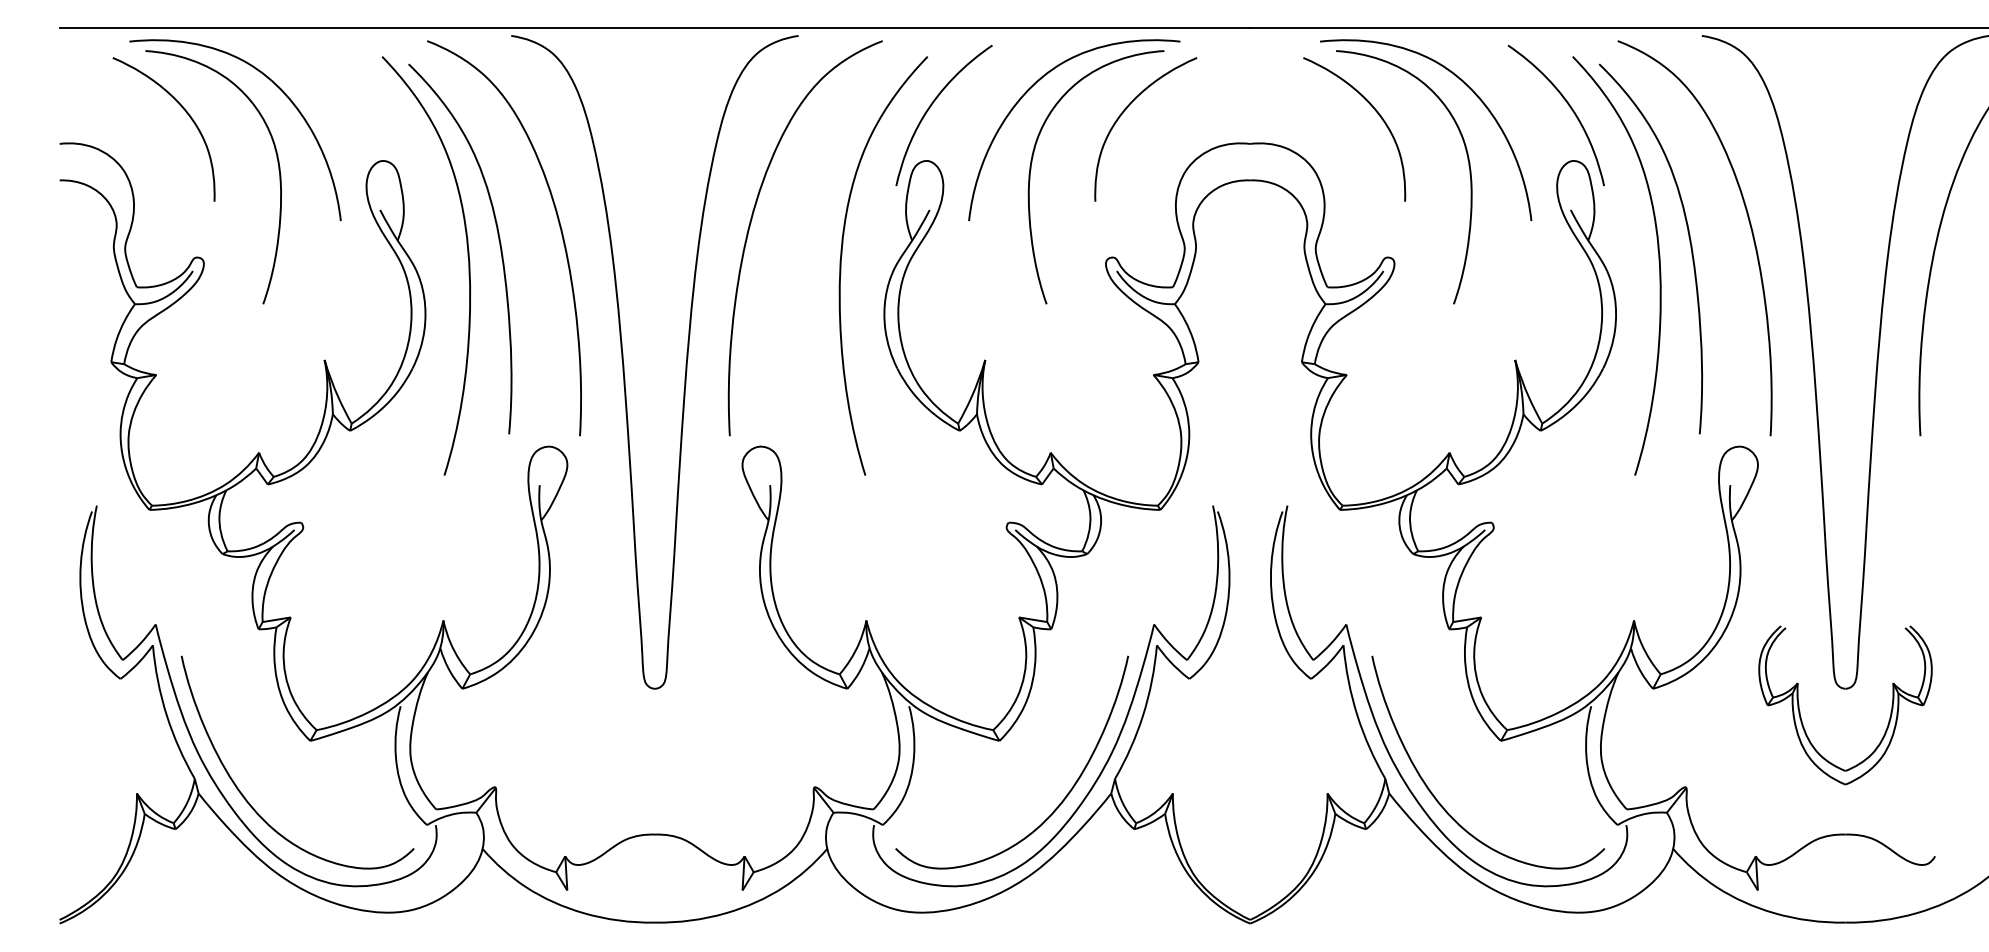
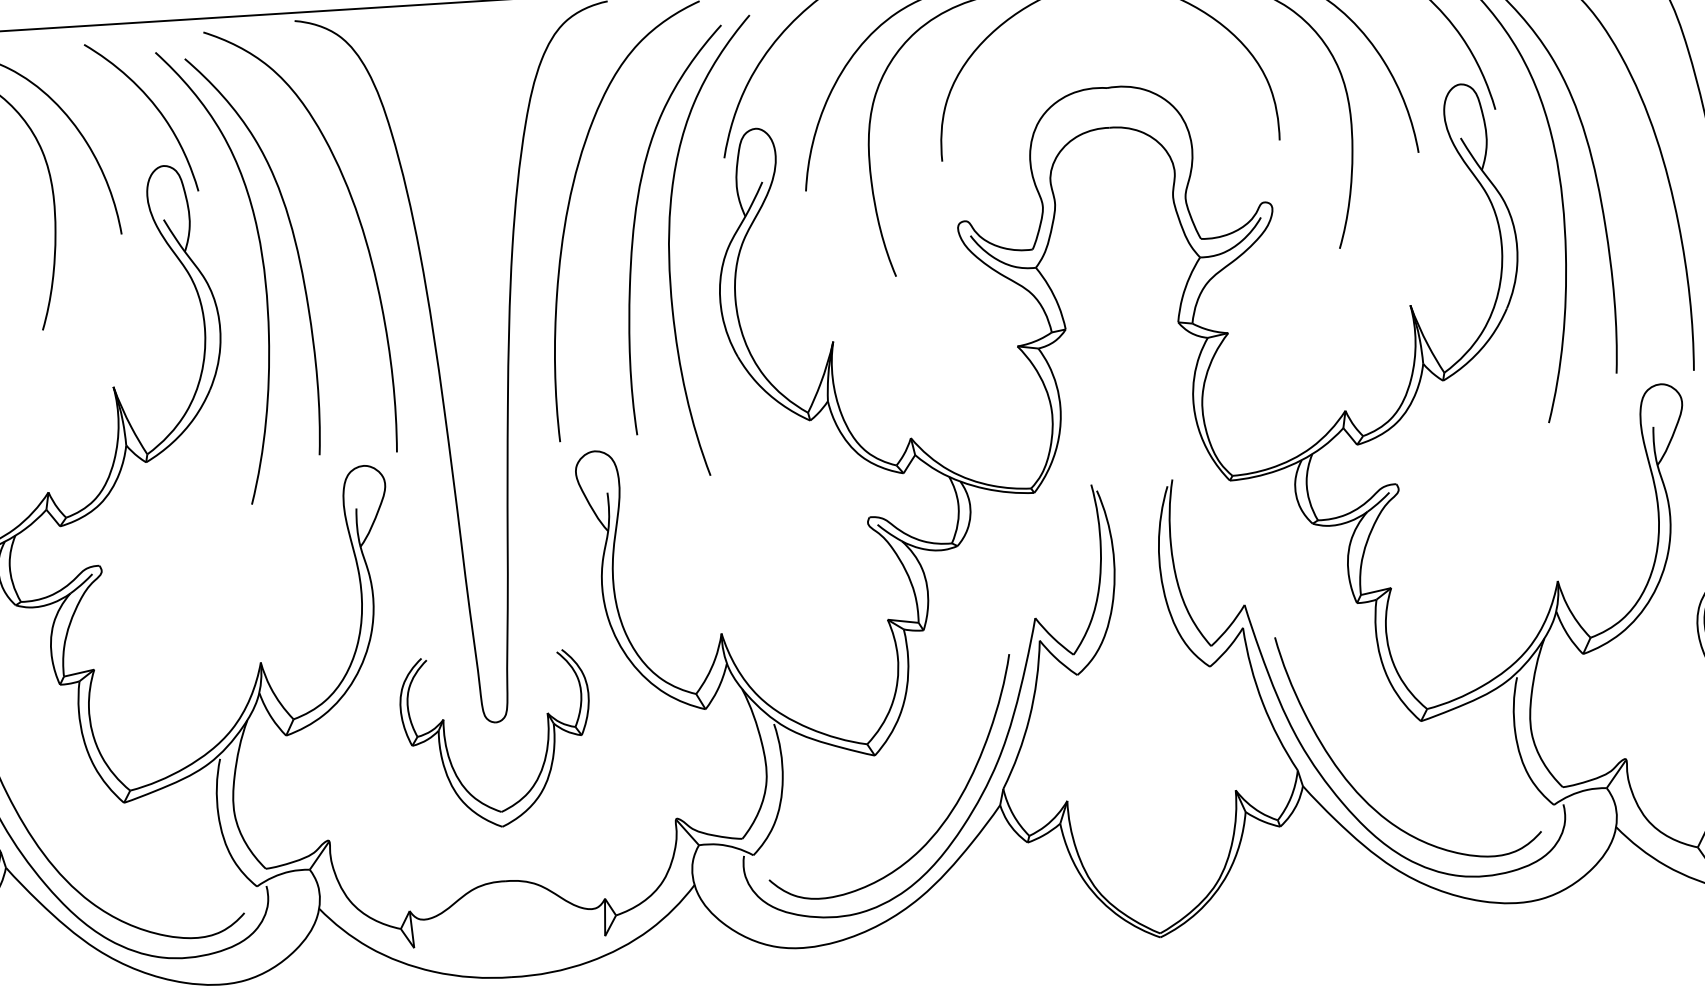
curve: (377, 105) -> (153, 106), added
curve: (811, 240) -> (635, 223), added
part: (610, 714) -> (449, 753), added

